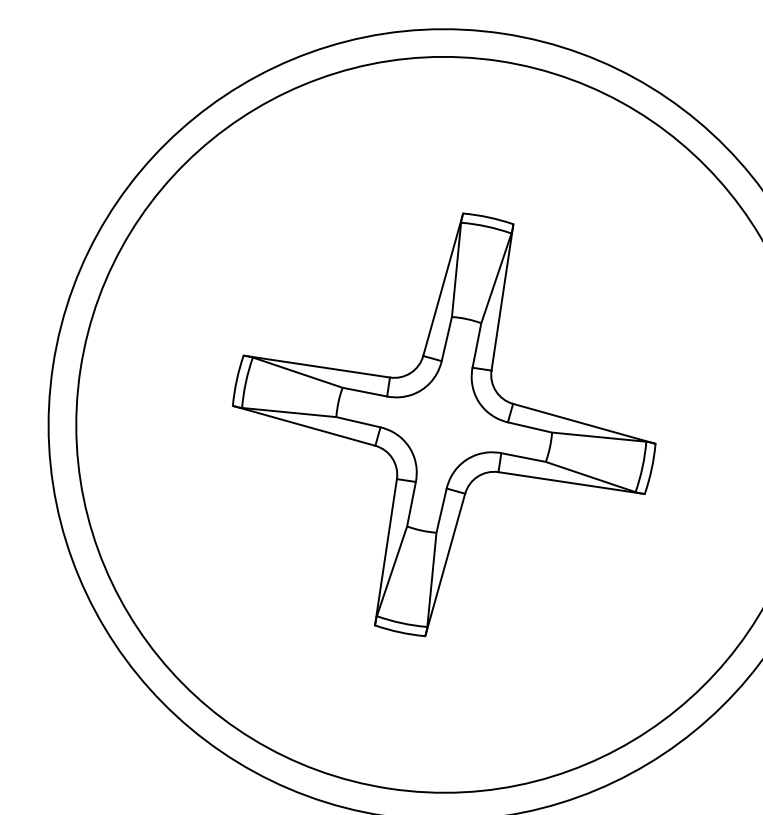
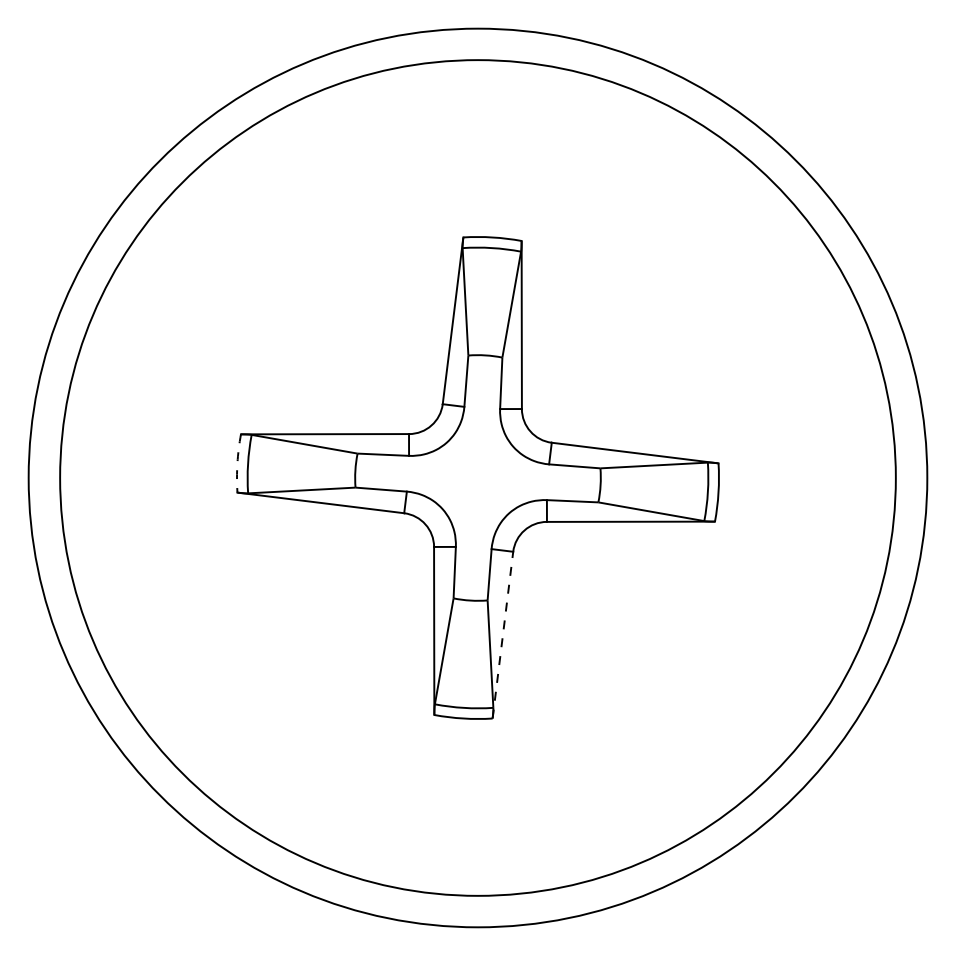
arc: (236, 380) -> (237, 463), solid -> dashed
line: (444, 564) -> (502, 634), solid -> dashed

